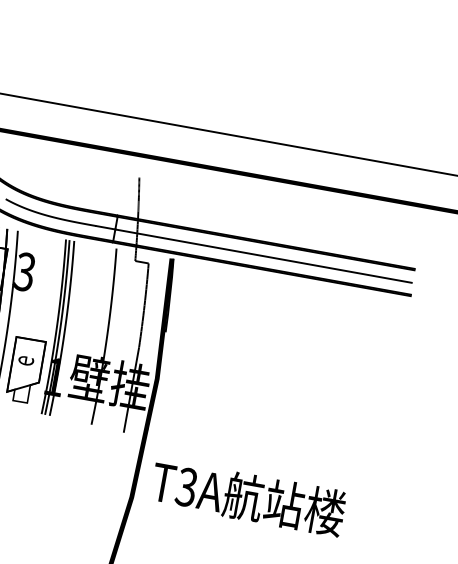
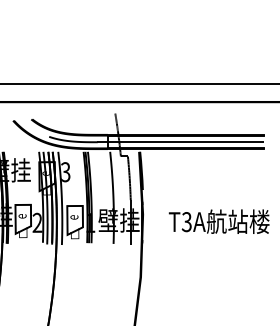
text: (247, 497) -> (218, 221), moved

